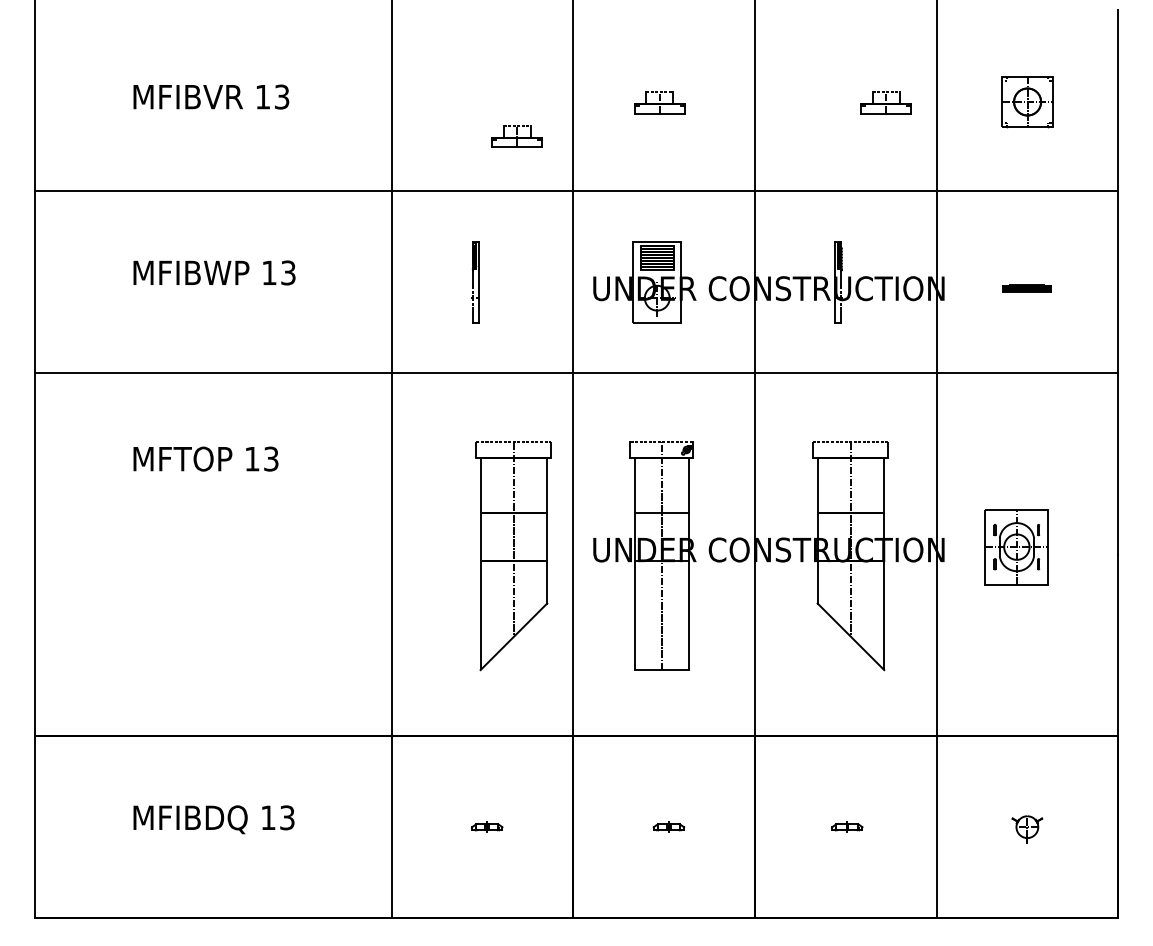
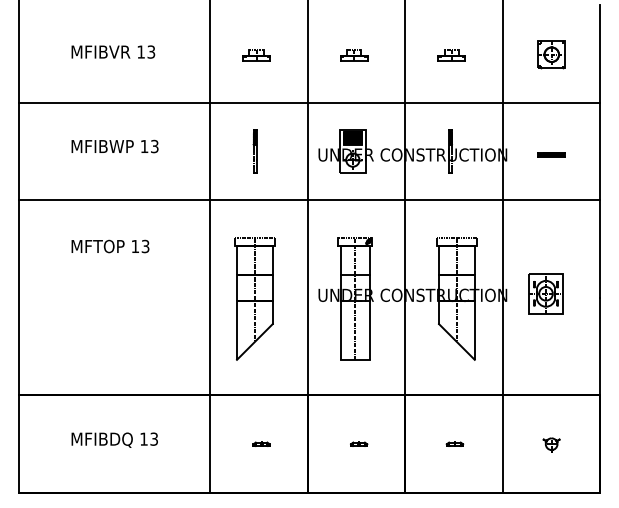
part: (885, 103) -> (451, 55), moved
part: (516, 136) -> (256, 55), moved
part: (513, 555) -> (254, 298), moved

